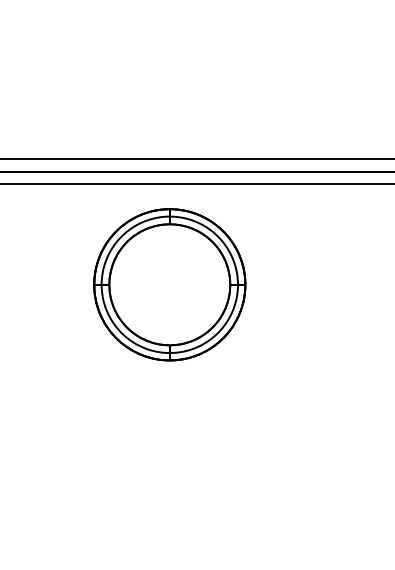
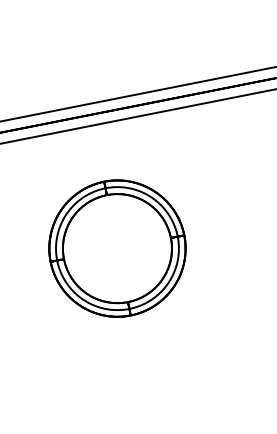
part: (169, 284) -> (117, 248), moved

